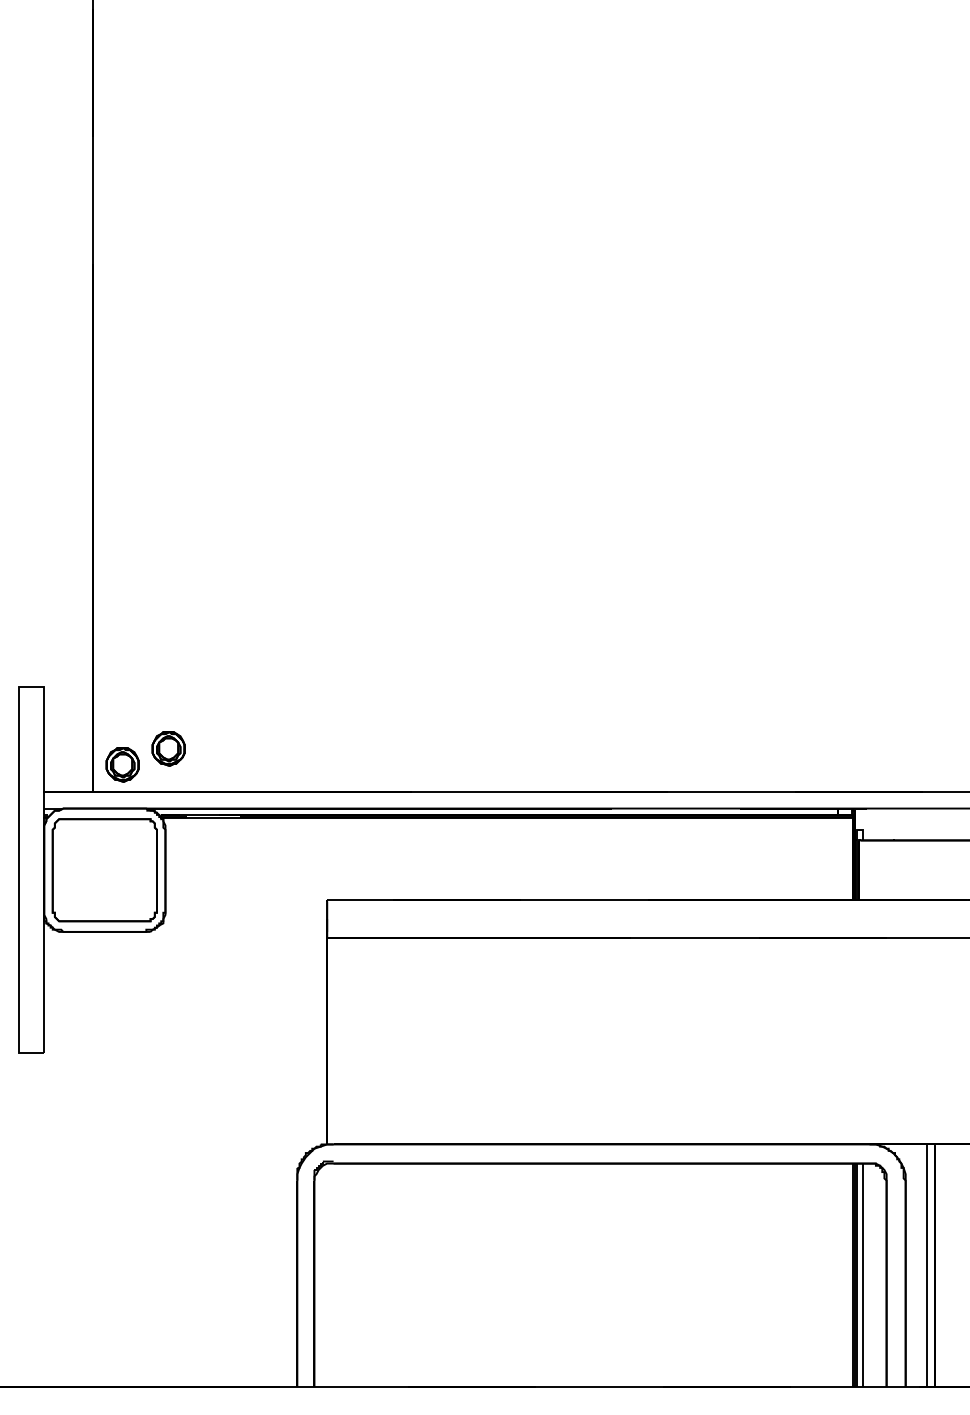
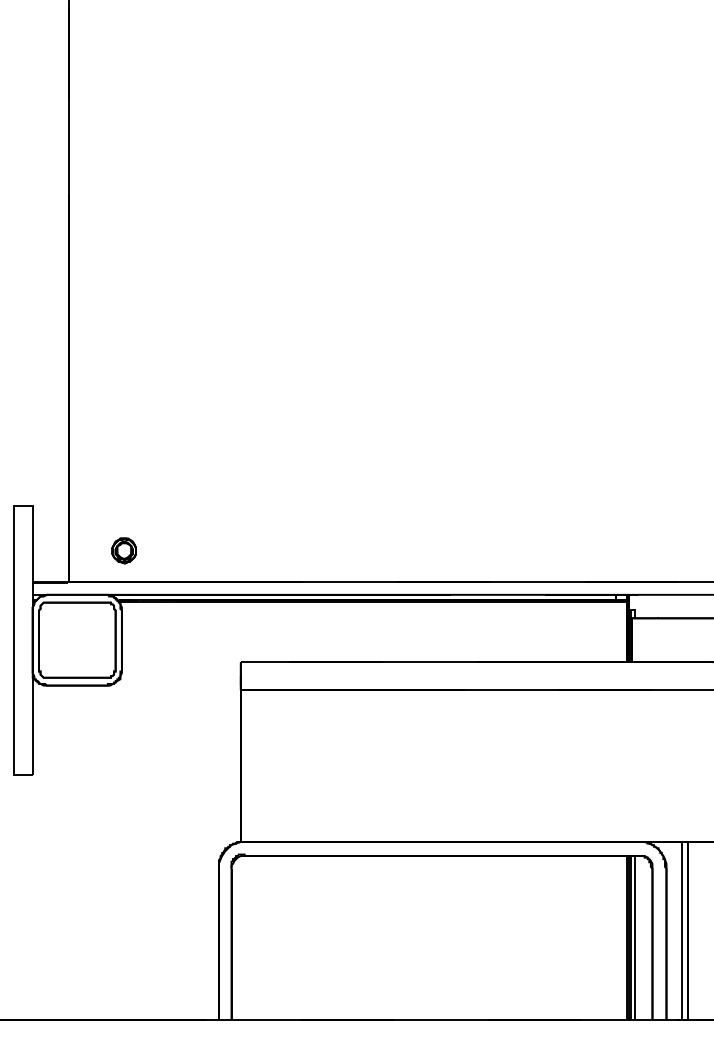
part: (122, 764) -> (90, 562), removed

